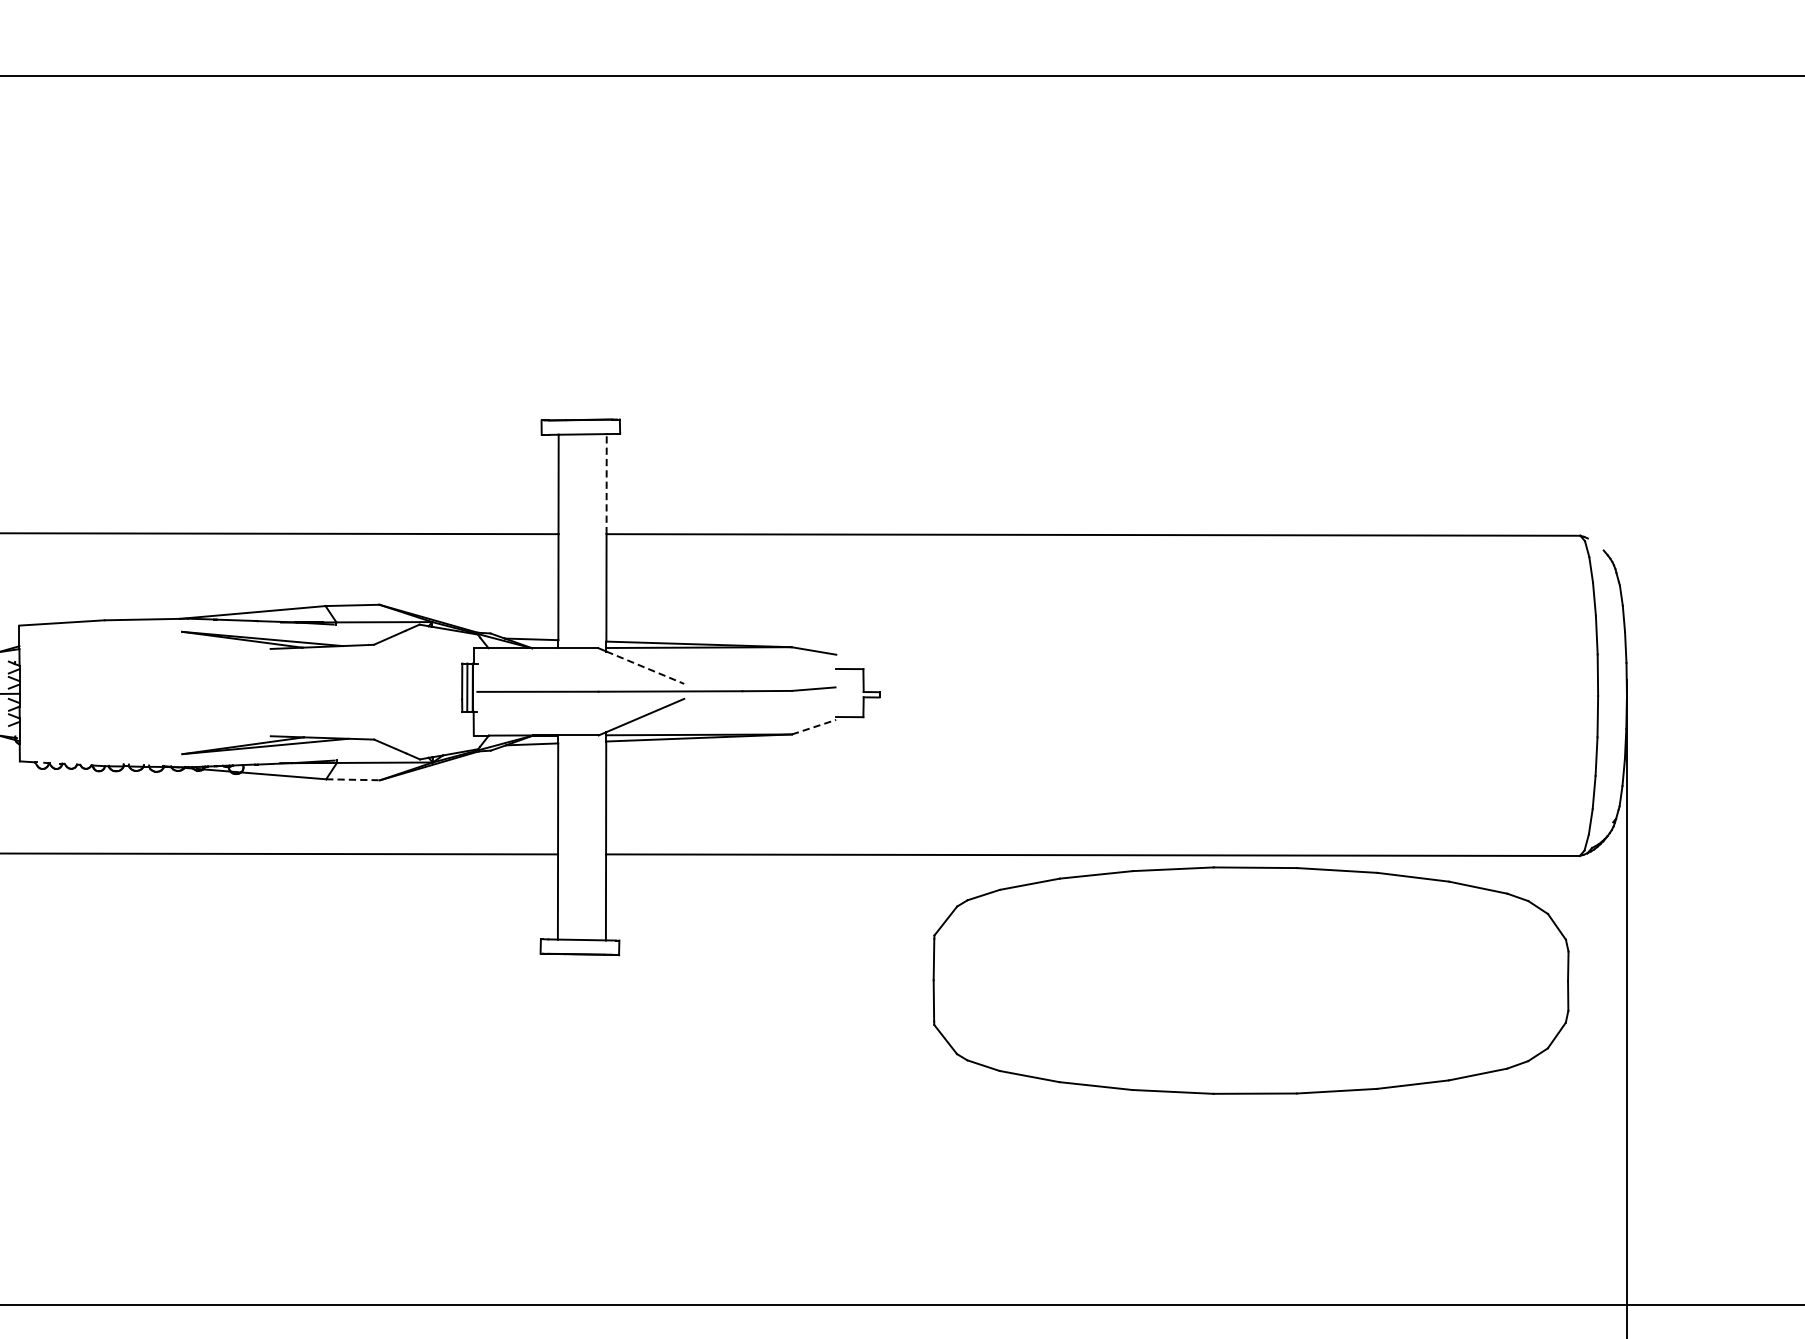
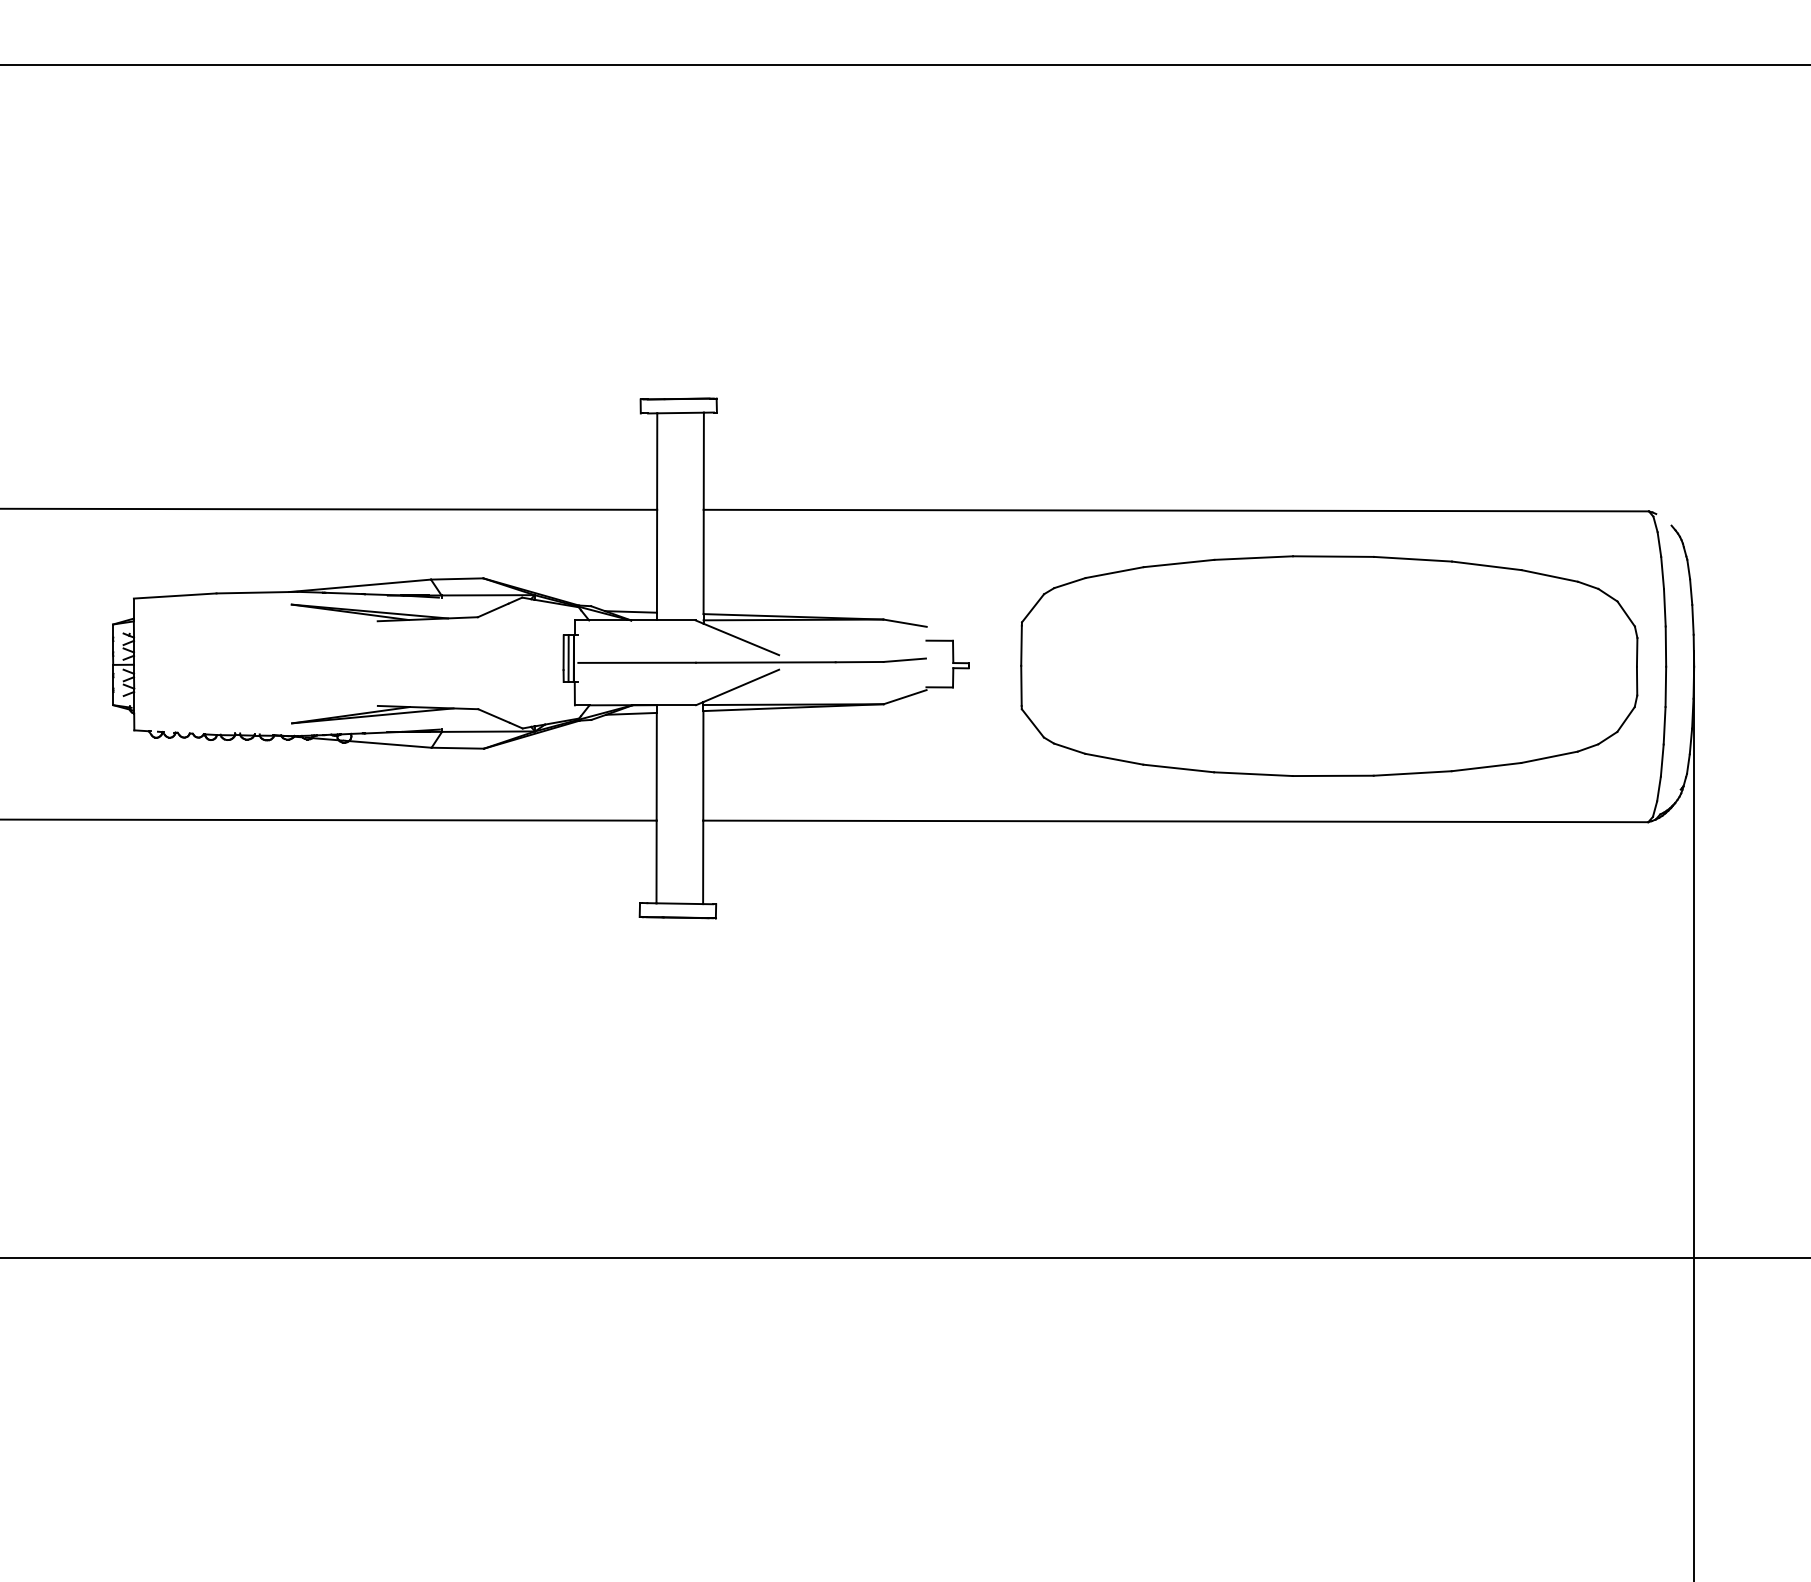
line: (606, 484) -> (703, 461), dashed -> solid
line: (645, 667) -> (741, 639), dashed -> solid
line: (814, 727) -> (905, 697), dashed -> solid
line: (353, 780) -> (458, 748), dashed -> solid
part: (1251, 979) -> (1329, 665), moved

